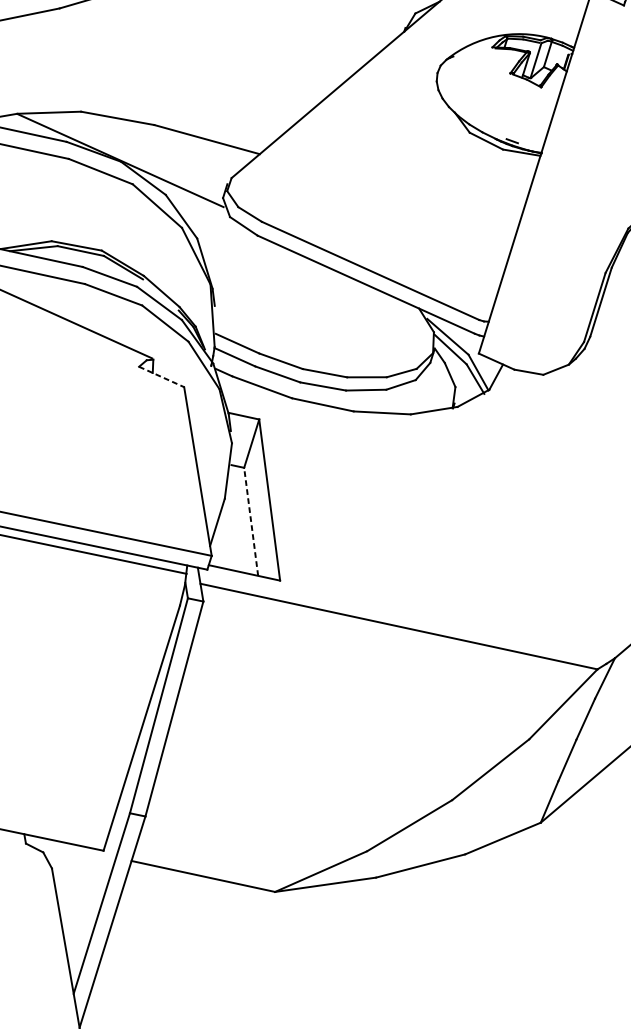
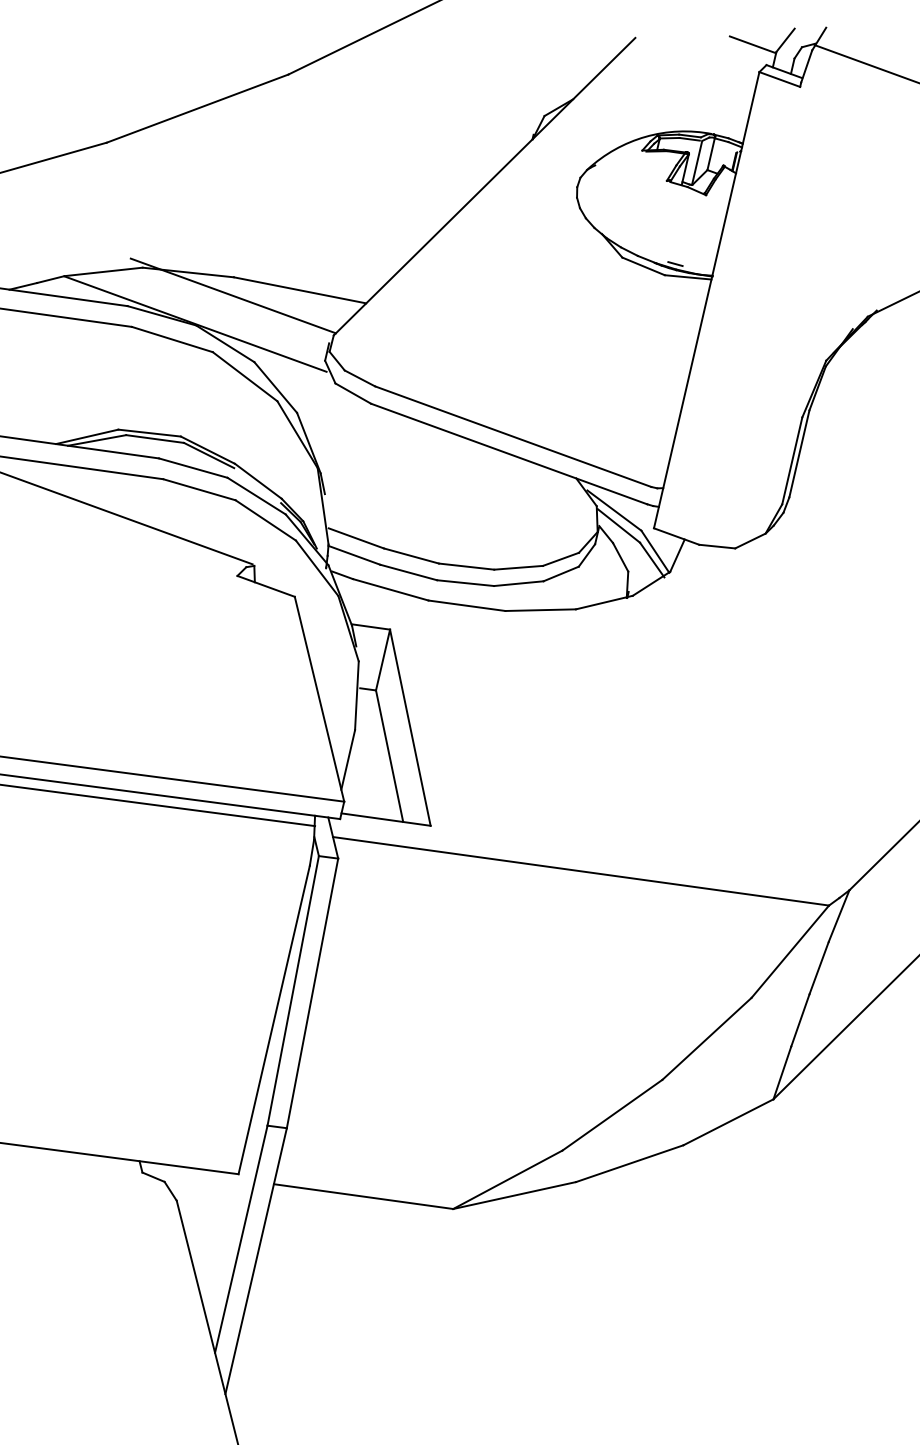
line: (152, 139) -> (232, 295), added
line: (161, 377) -> (266, 586), dashed -> solid
line: (251, 521) -> (389, 755), dashed -> solid

